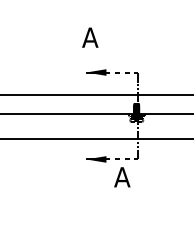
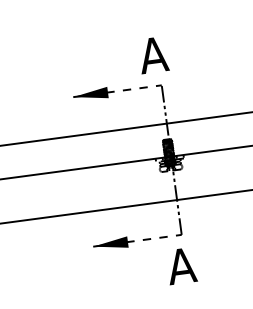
text: (90, 37) -> (153, 54), moved
text: (122, 177) -> (182, 266), moved

